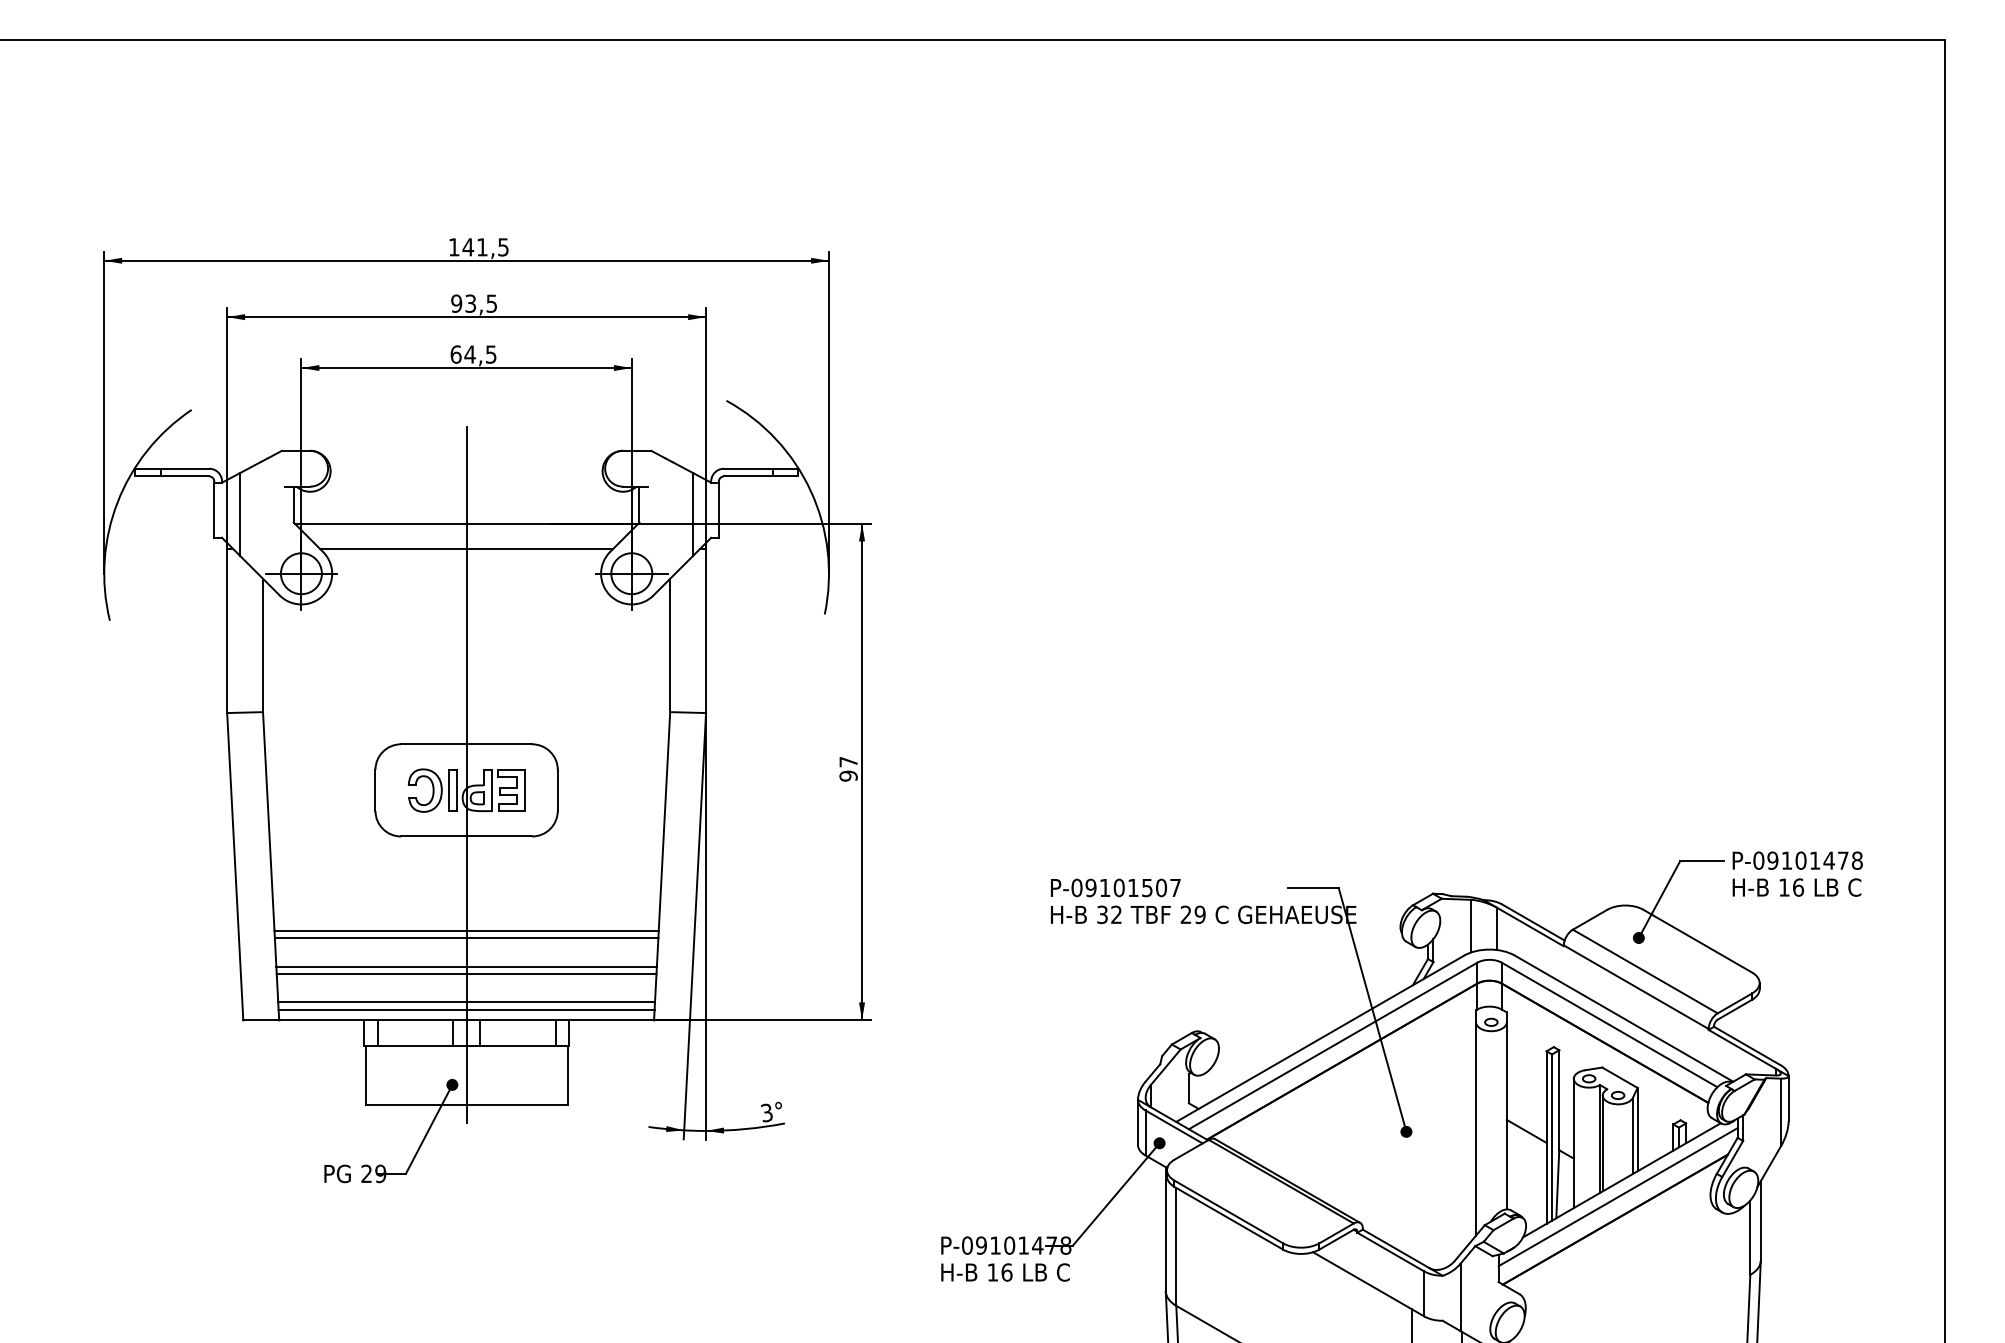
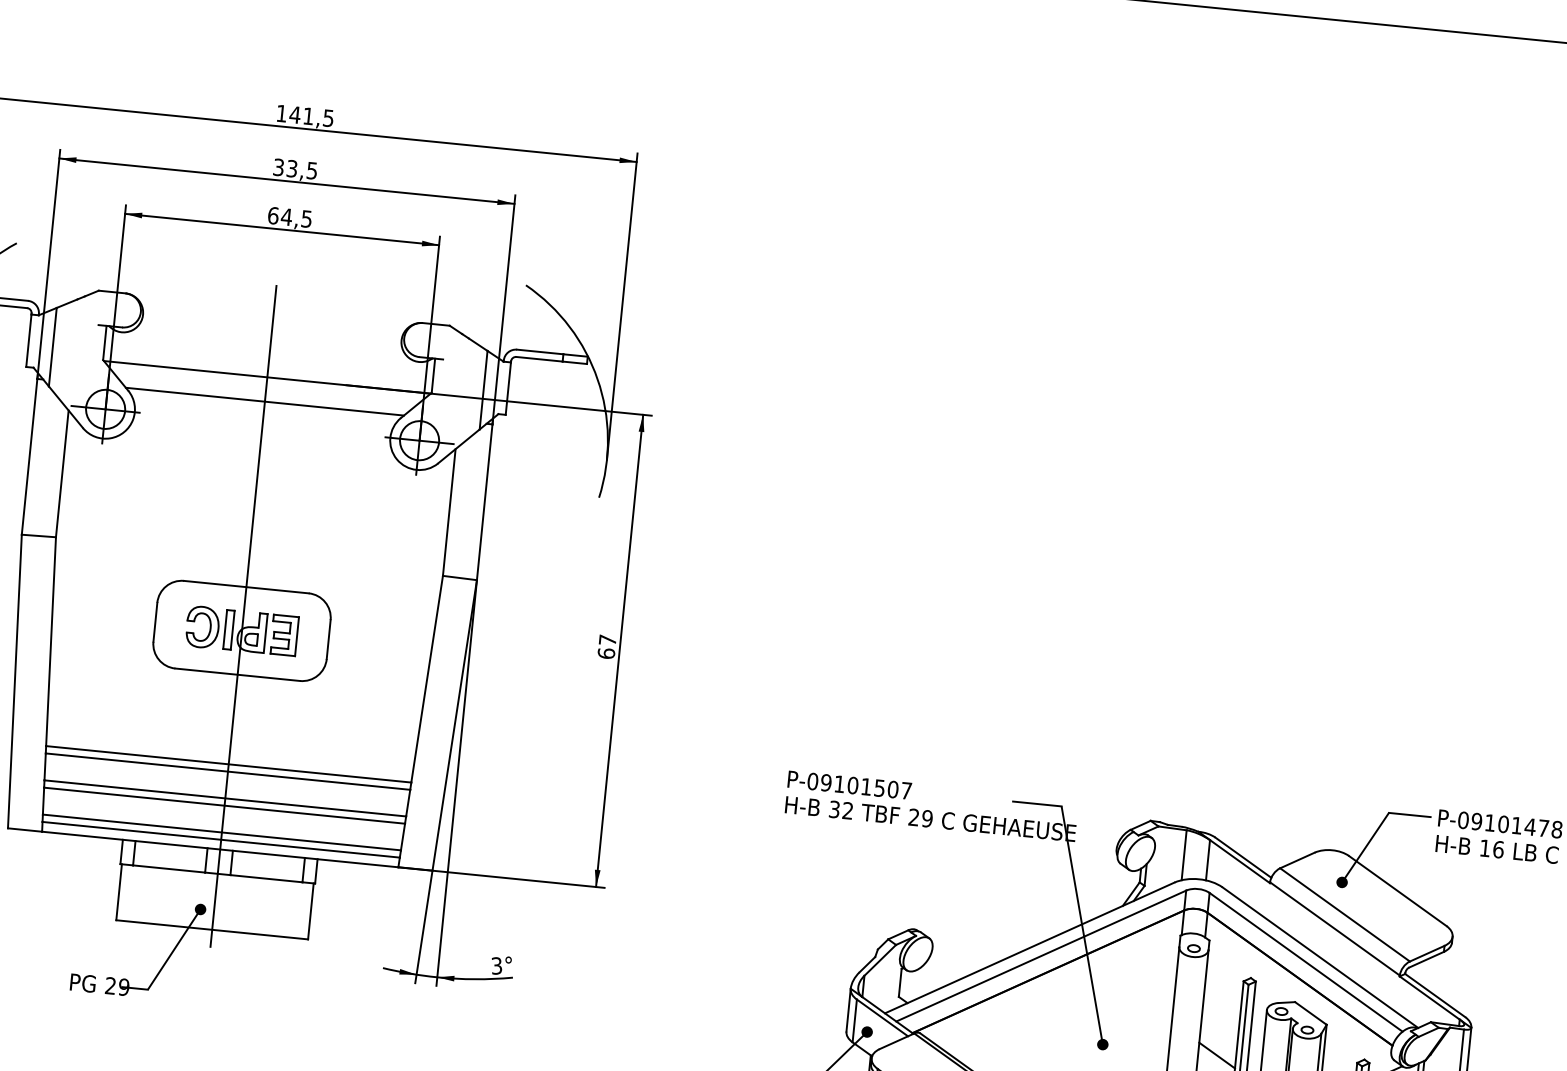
text: (456, 303) -> (278, 167), 93,5 -> 33,5
text: (848, 775) -> (606, 653), 97 -> 67

